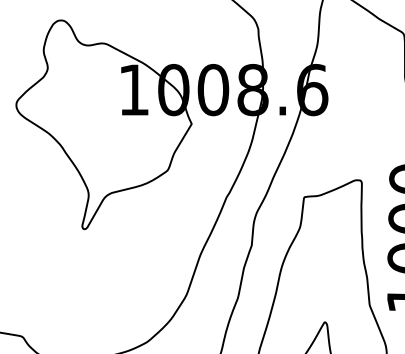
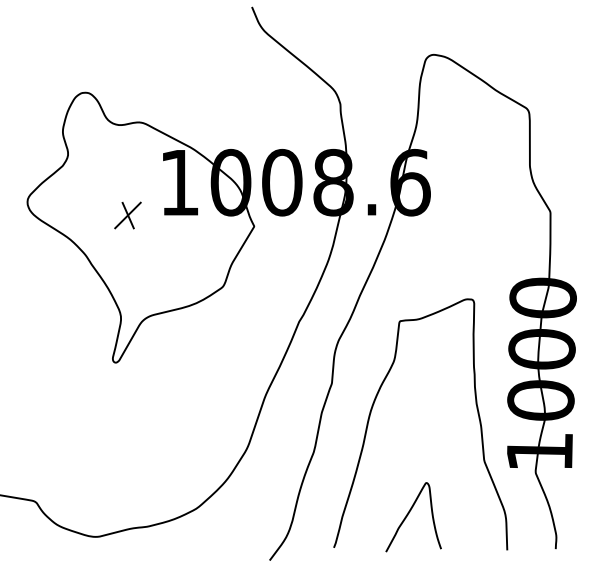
part: (93, 115) -> (127, 215), added

